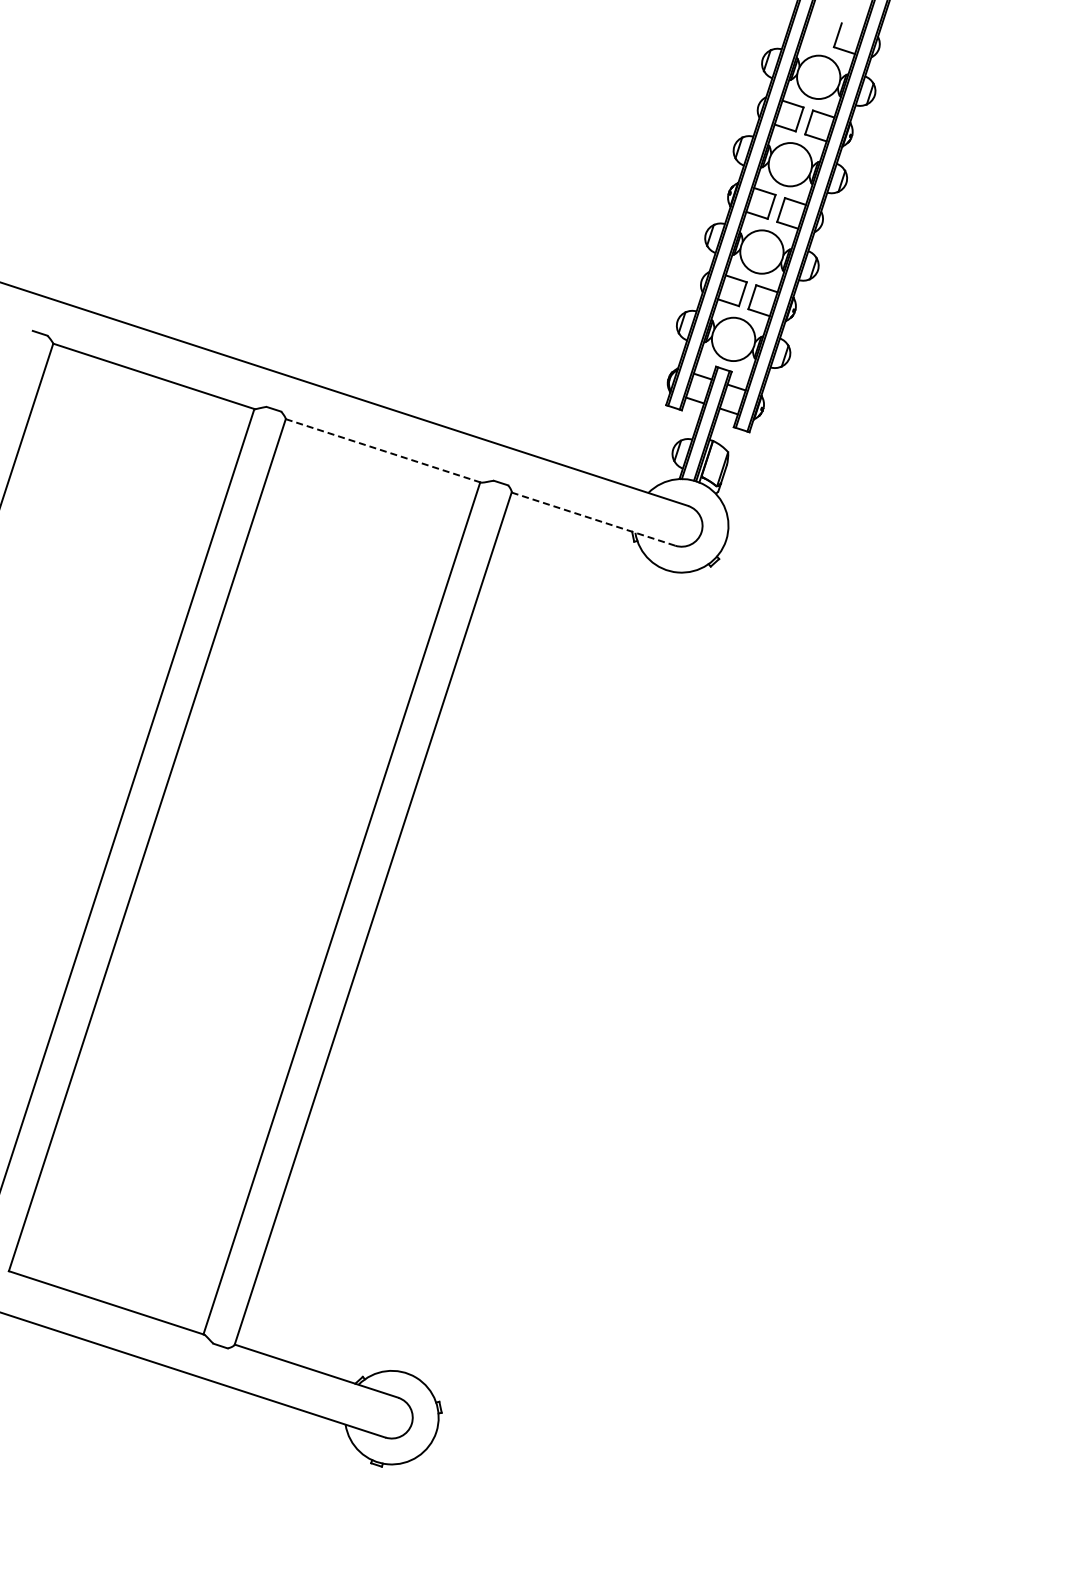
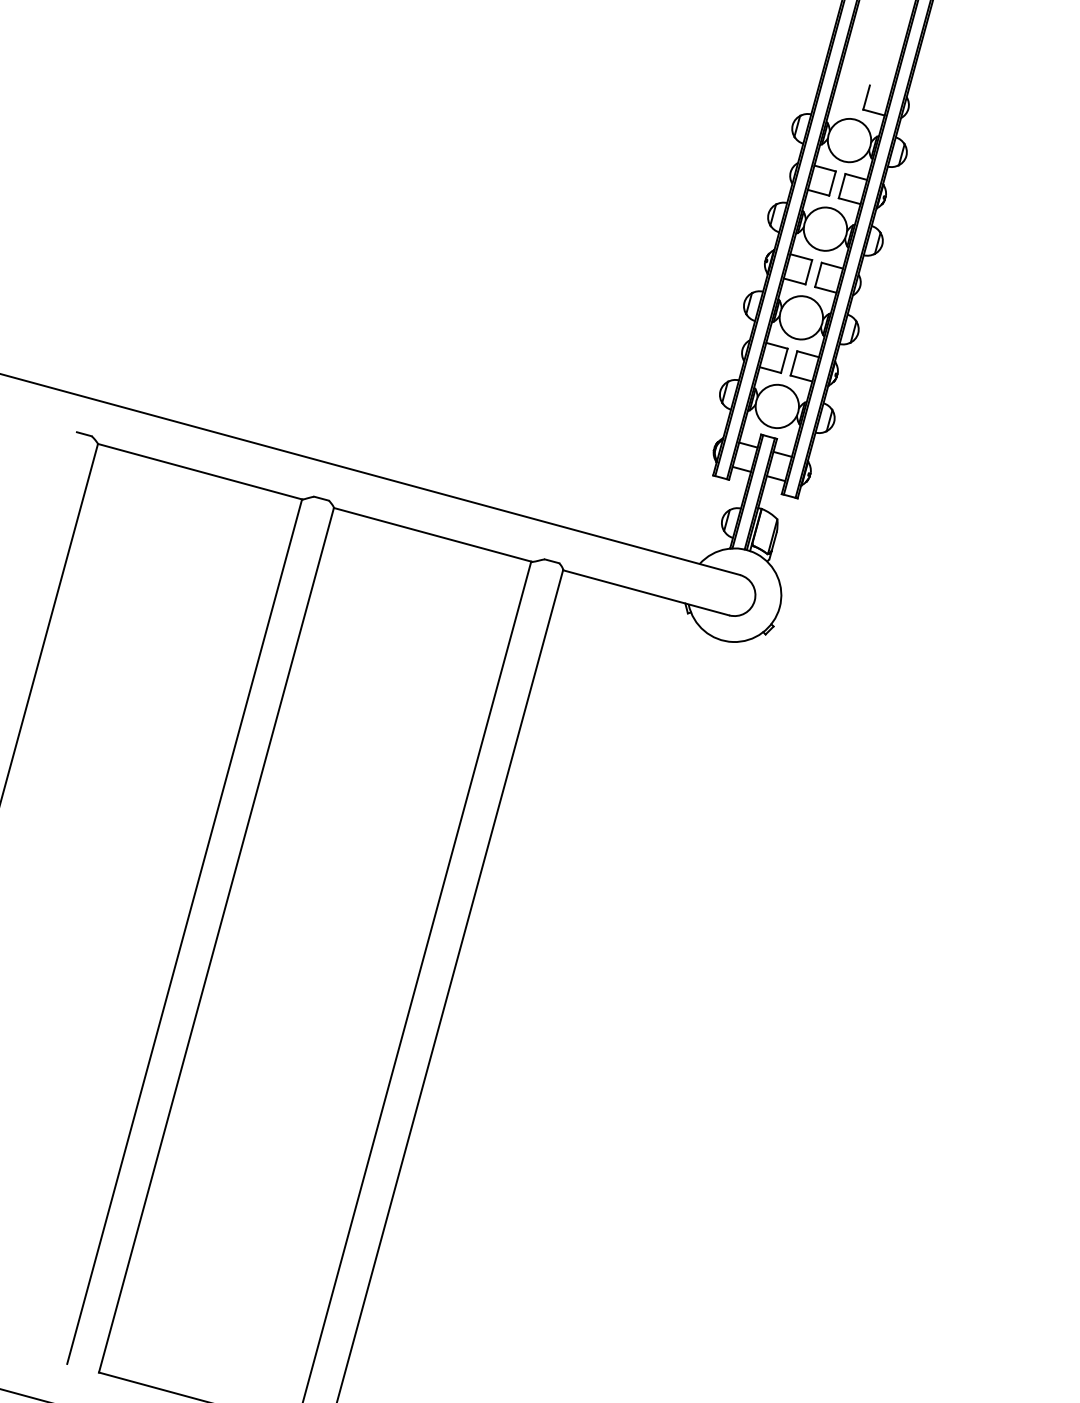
line: (383, 450) -> (433, 534), dashed -> solid
line: (593, 519) -> (646, 593), dashed -> solid

